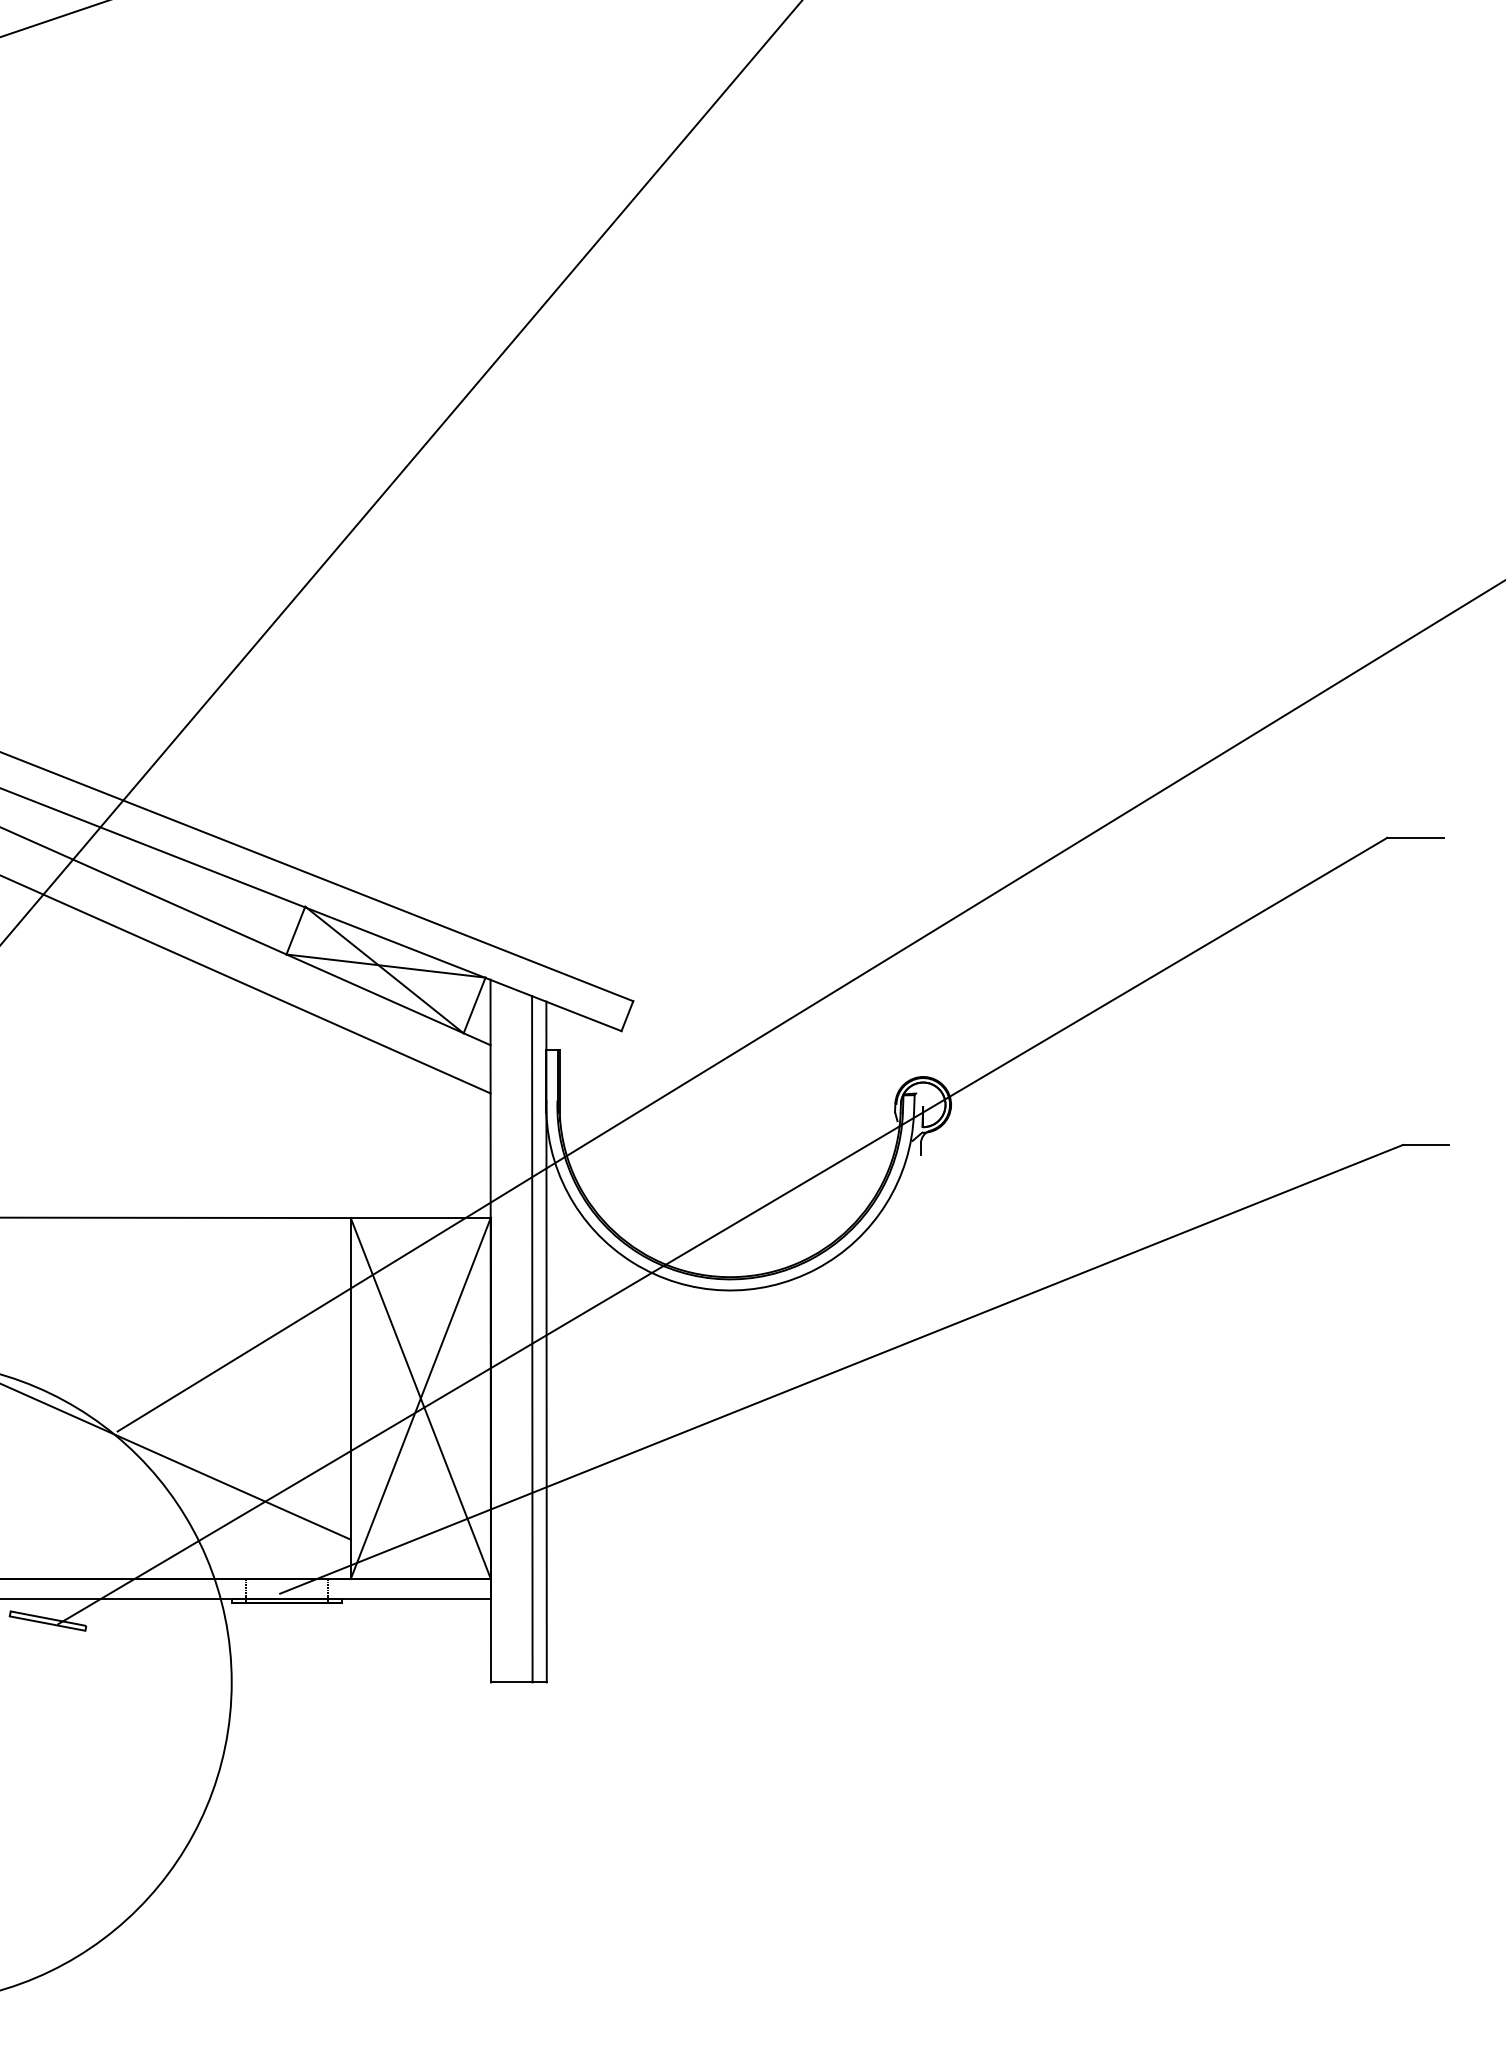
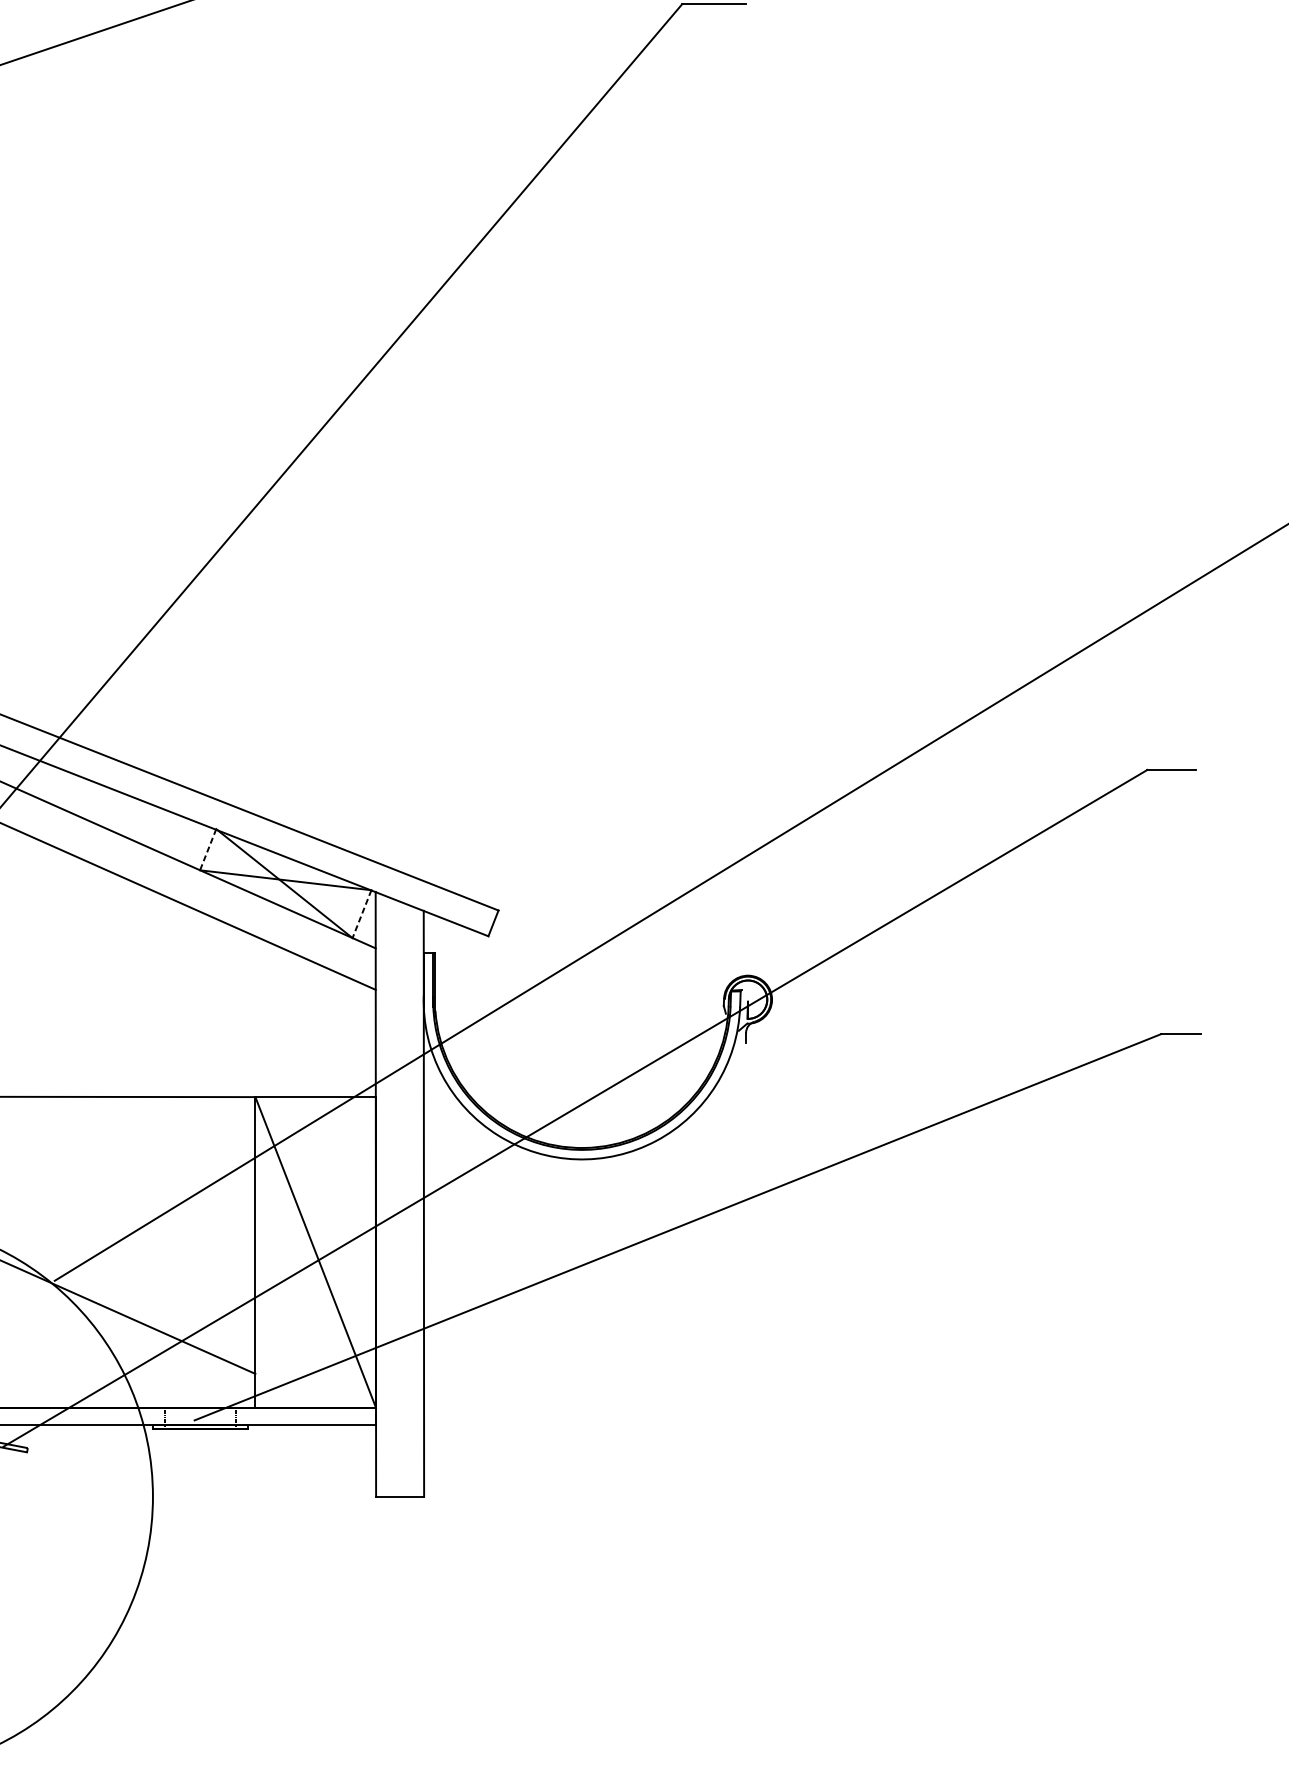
line: (295, 930) -> (207, 849), solid -> dashed
line: (474, 1005) -> (361, 914), solid -> dashed
line: (532, 1338) -> (411, 1200), removed
line: (420, 1398) -> (315, 1252), removed

